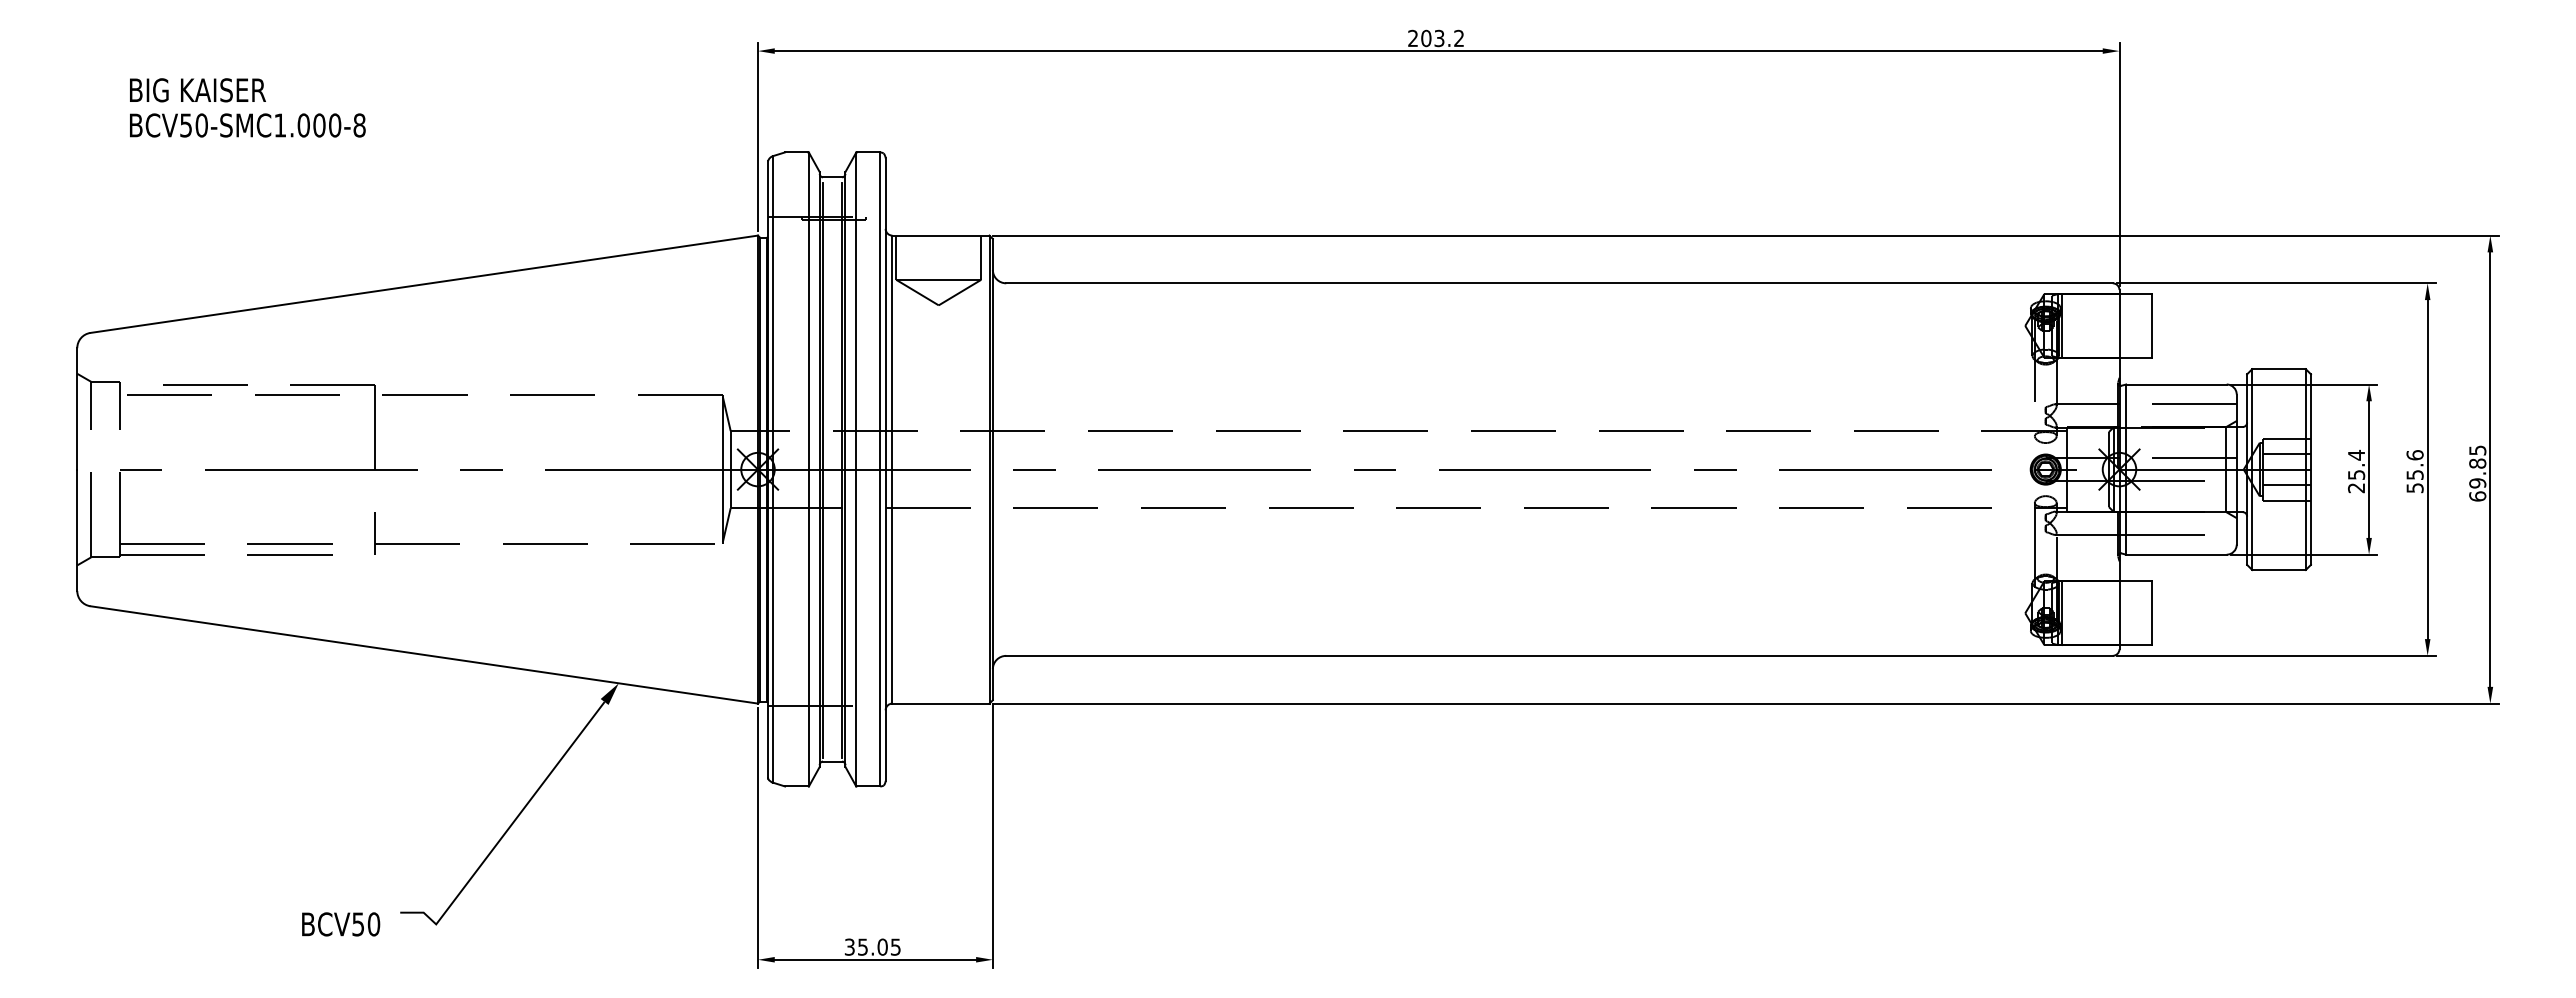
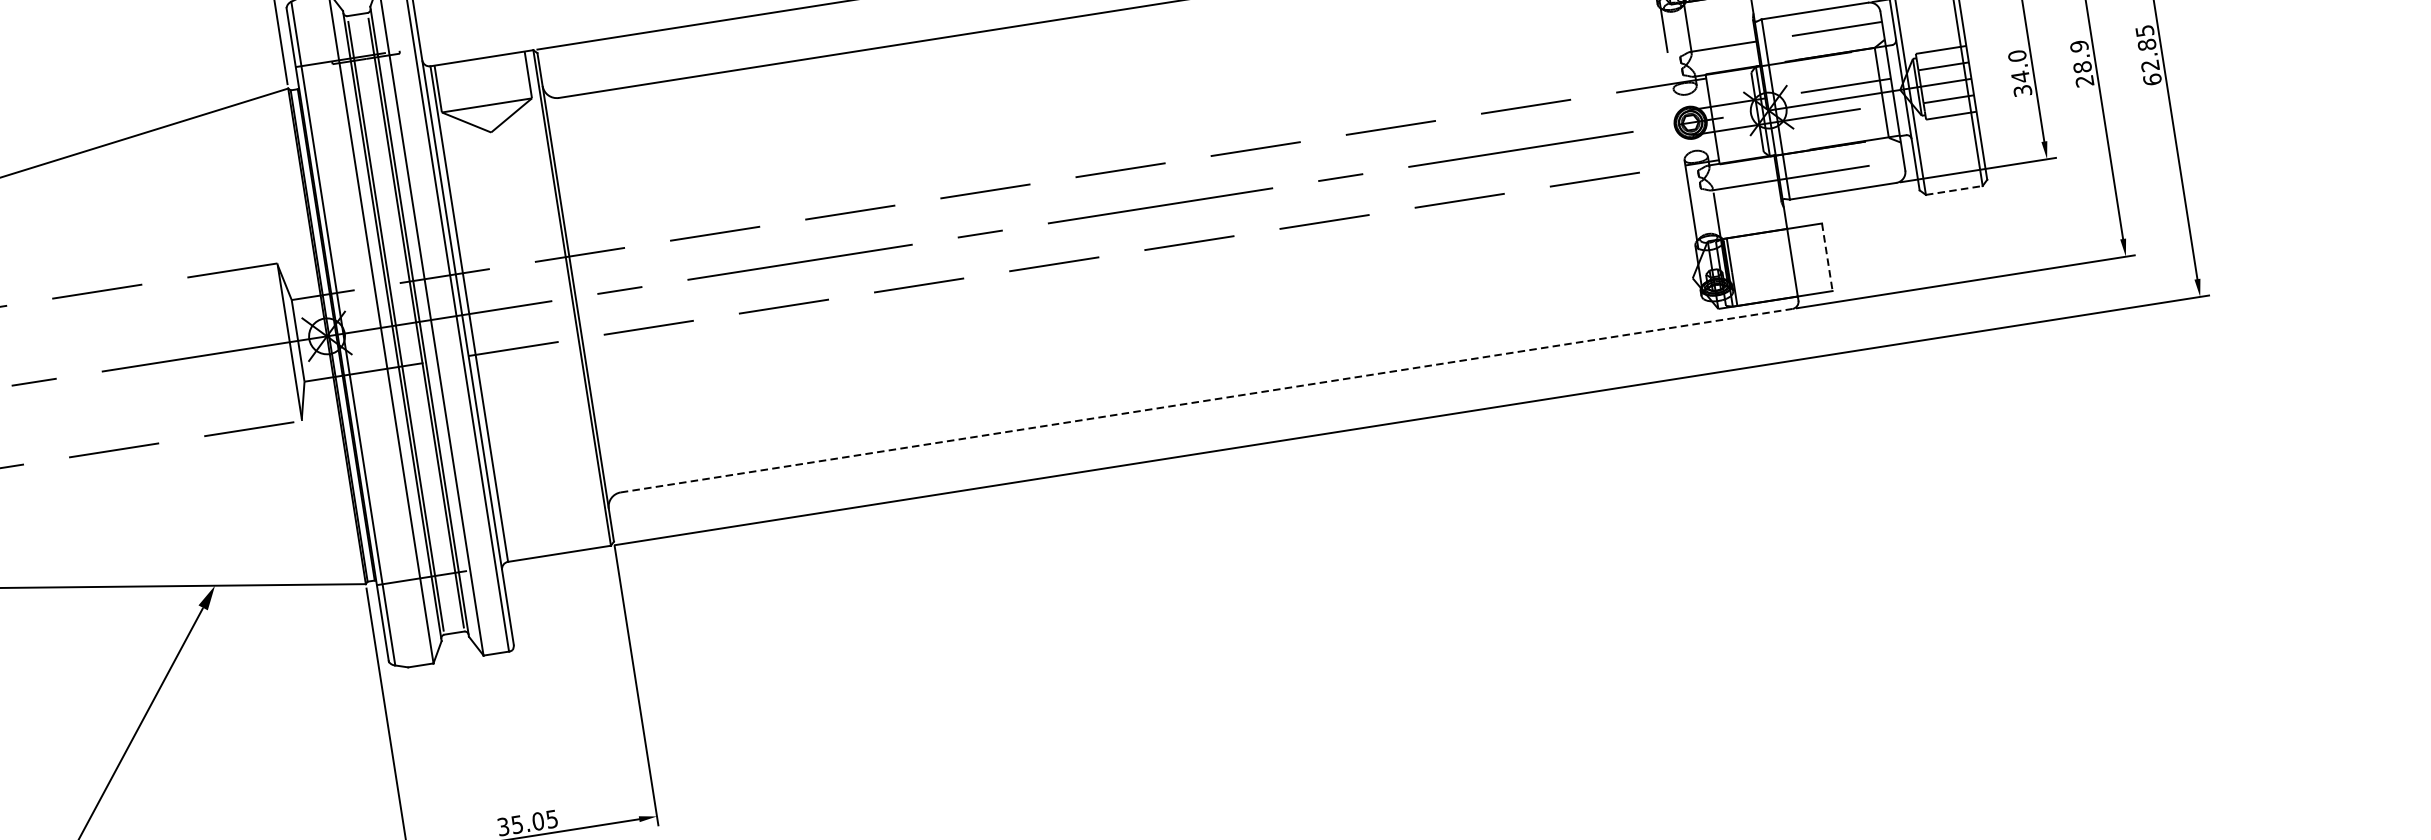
text: (2356, 471) -> (2019, 73), 25.4 -> 34.0
text: (2414, 471) -> (2081, 63), 55.6 -> 28.9
text: (2477, 483) -> (2150, 65), 69.85 -> 62.85
line: (2279, 570) -> (1954, 190), solid -> dashed
line: (2152, 613) -> (1827, 257), solid -> dashed
line: (1560, 655) -> (1207, 400), solid -> dashed

